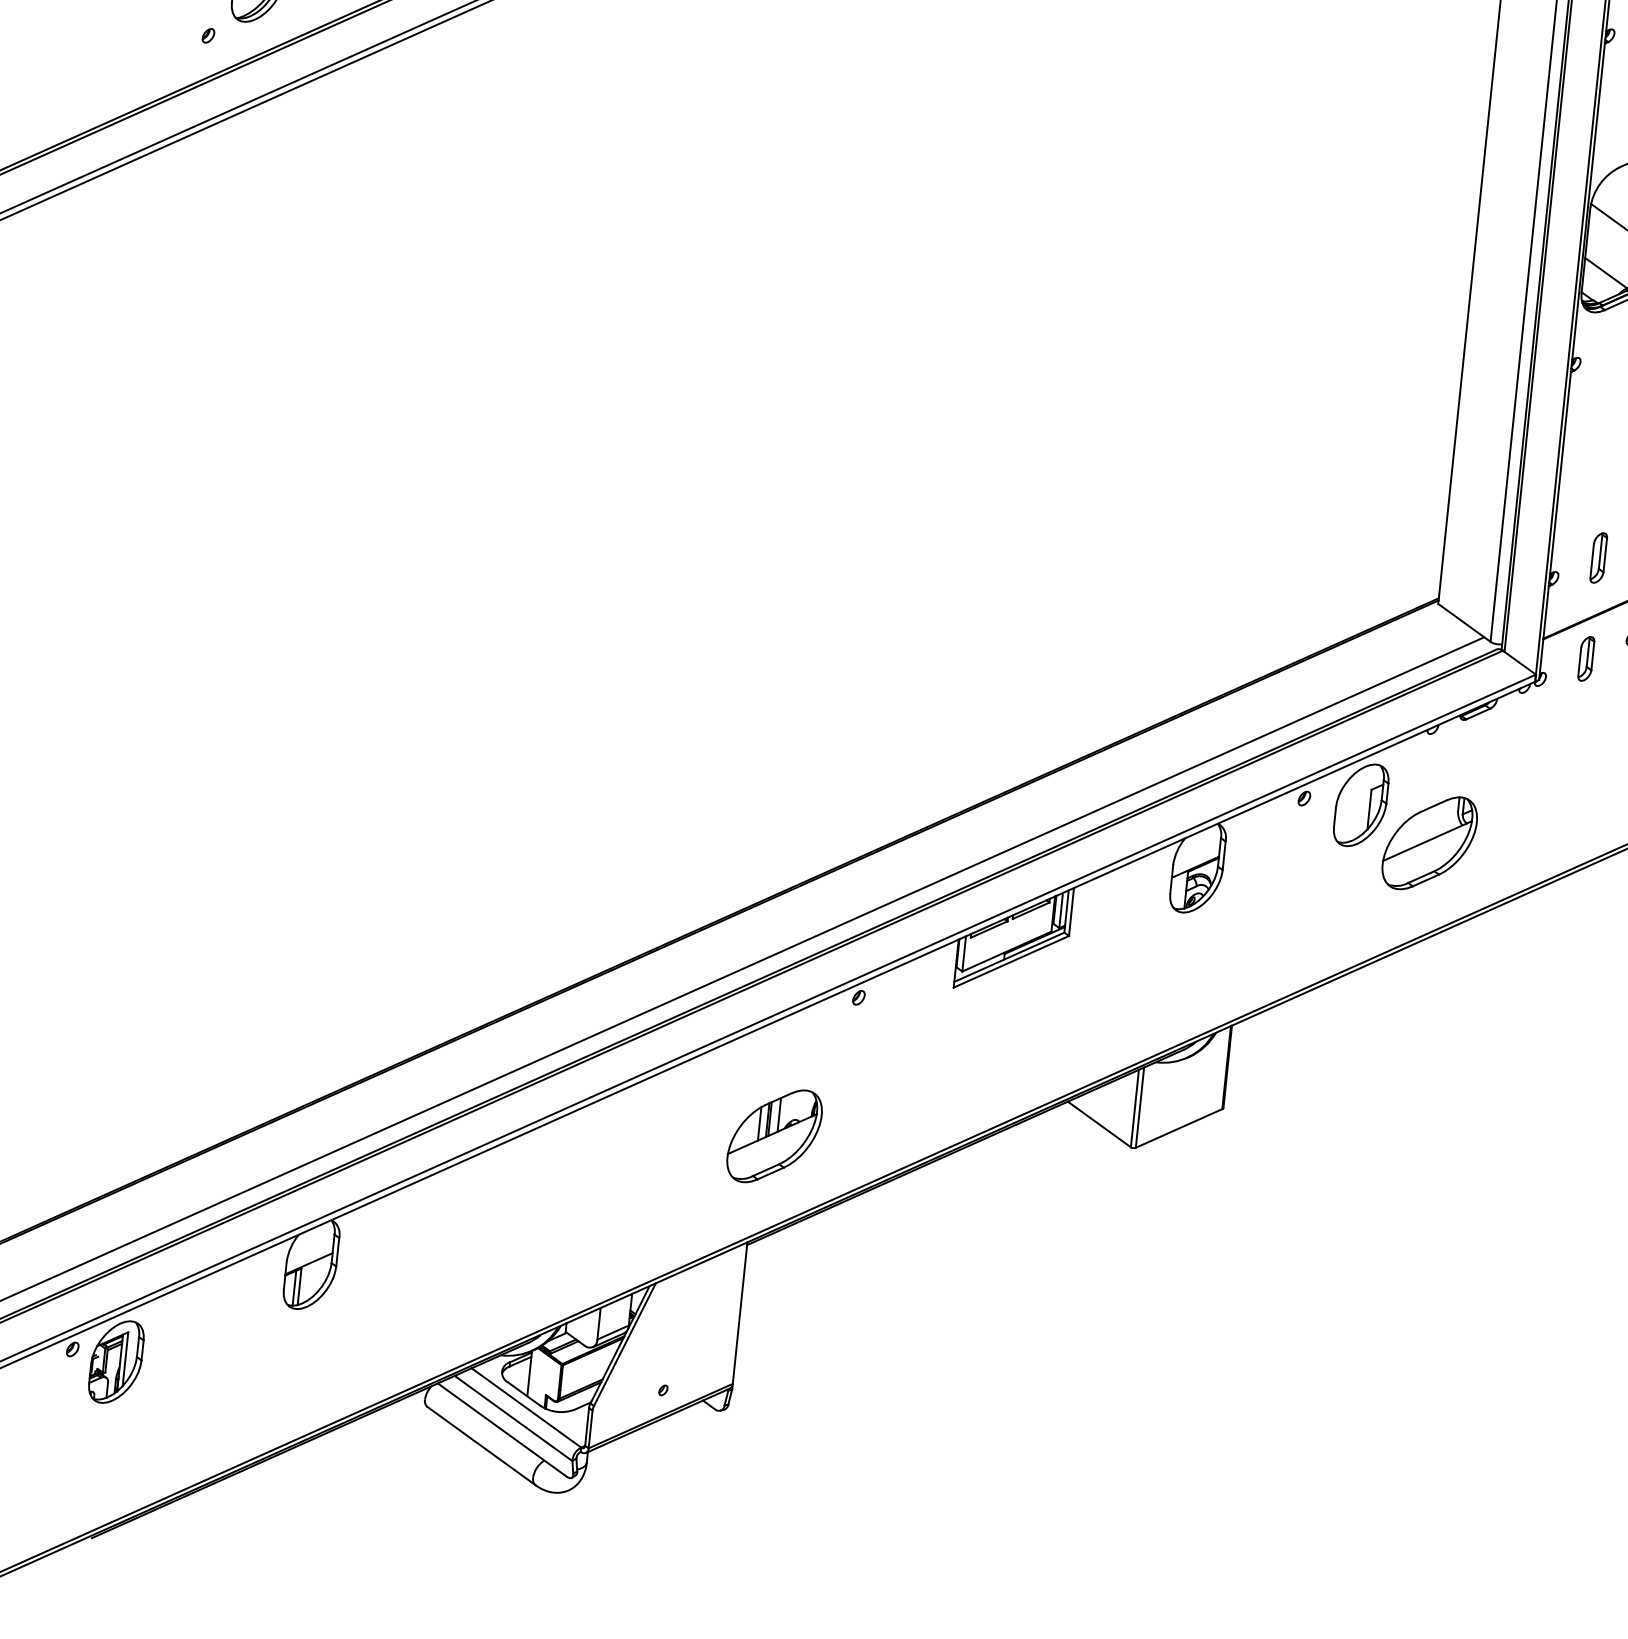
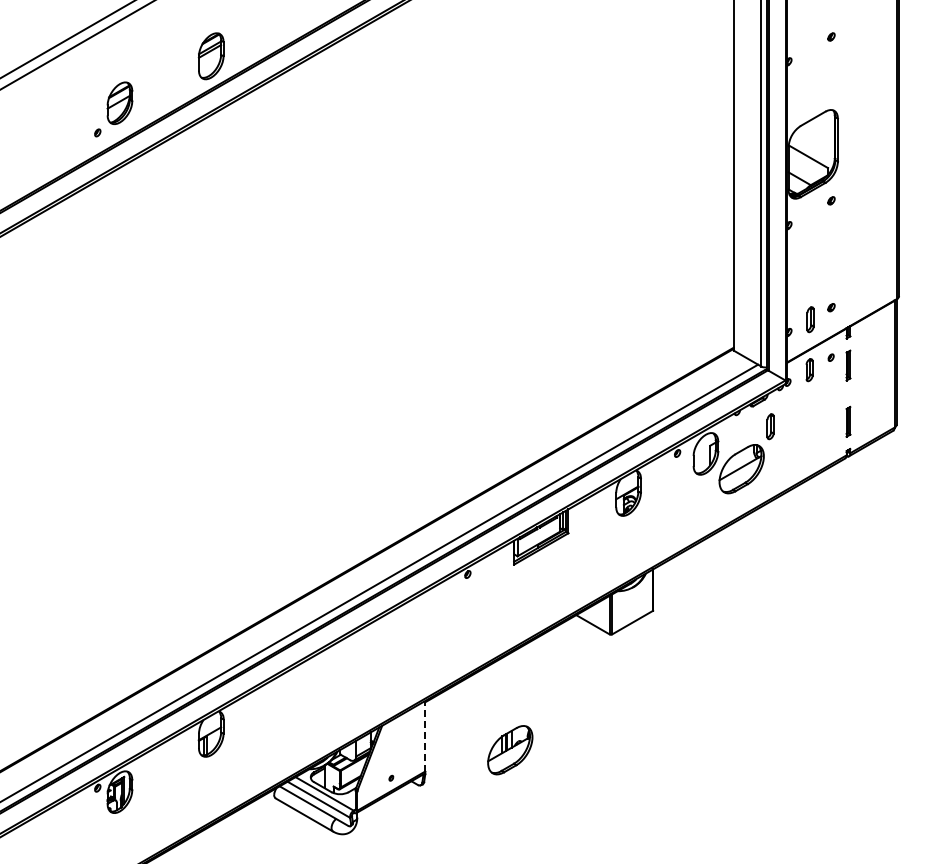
part: (1496, 763) -> (770, 426), added
part: (774, 1136) -> (510, 750), moved
line: (740, 1311) -> (425, 735), solid -> dashed

